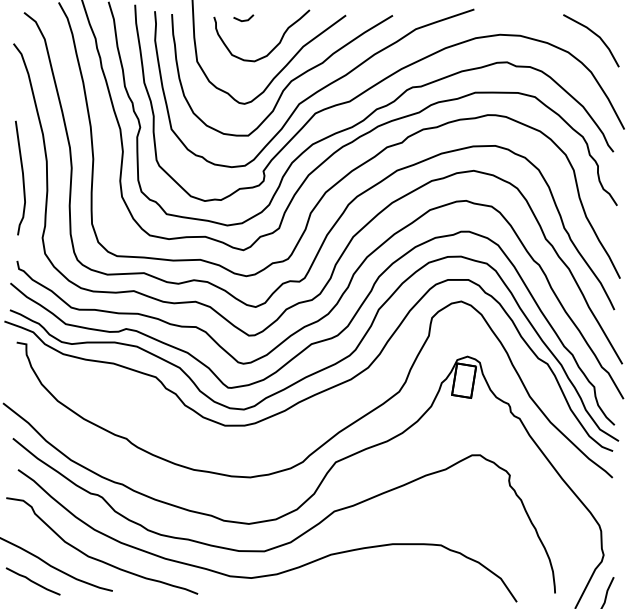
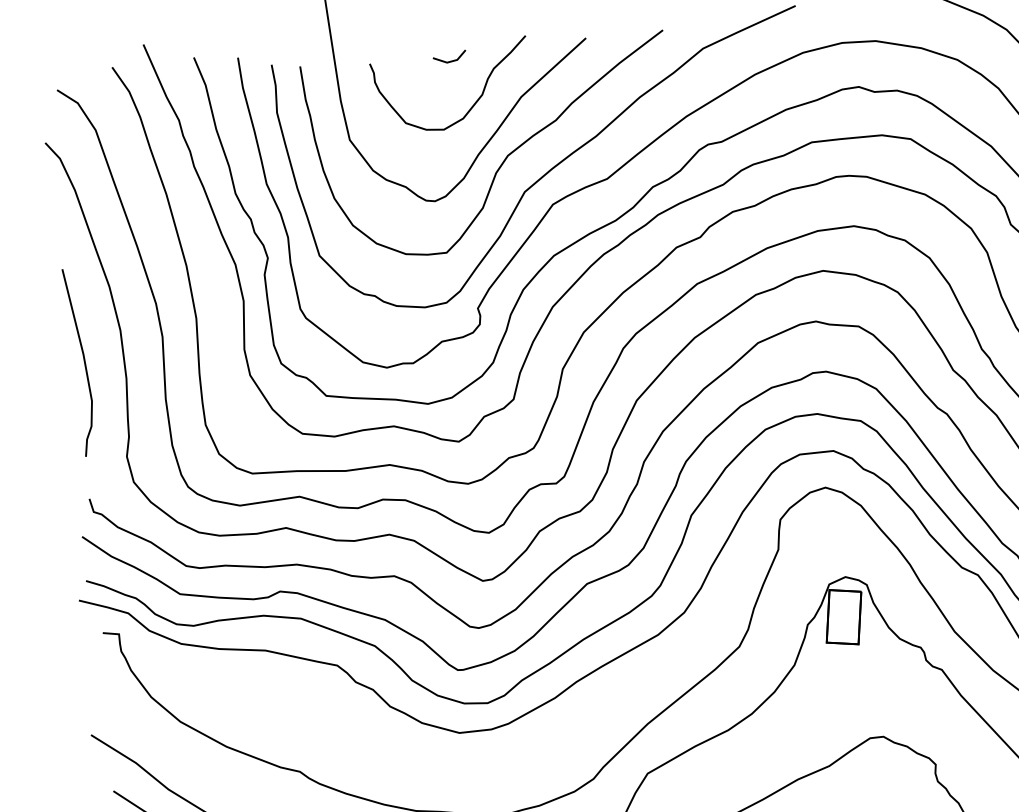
part: (243, 17) -> (449, 56), moved

